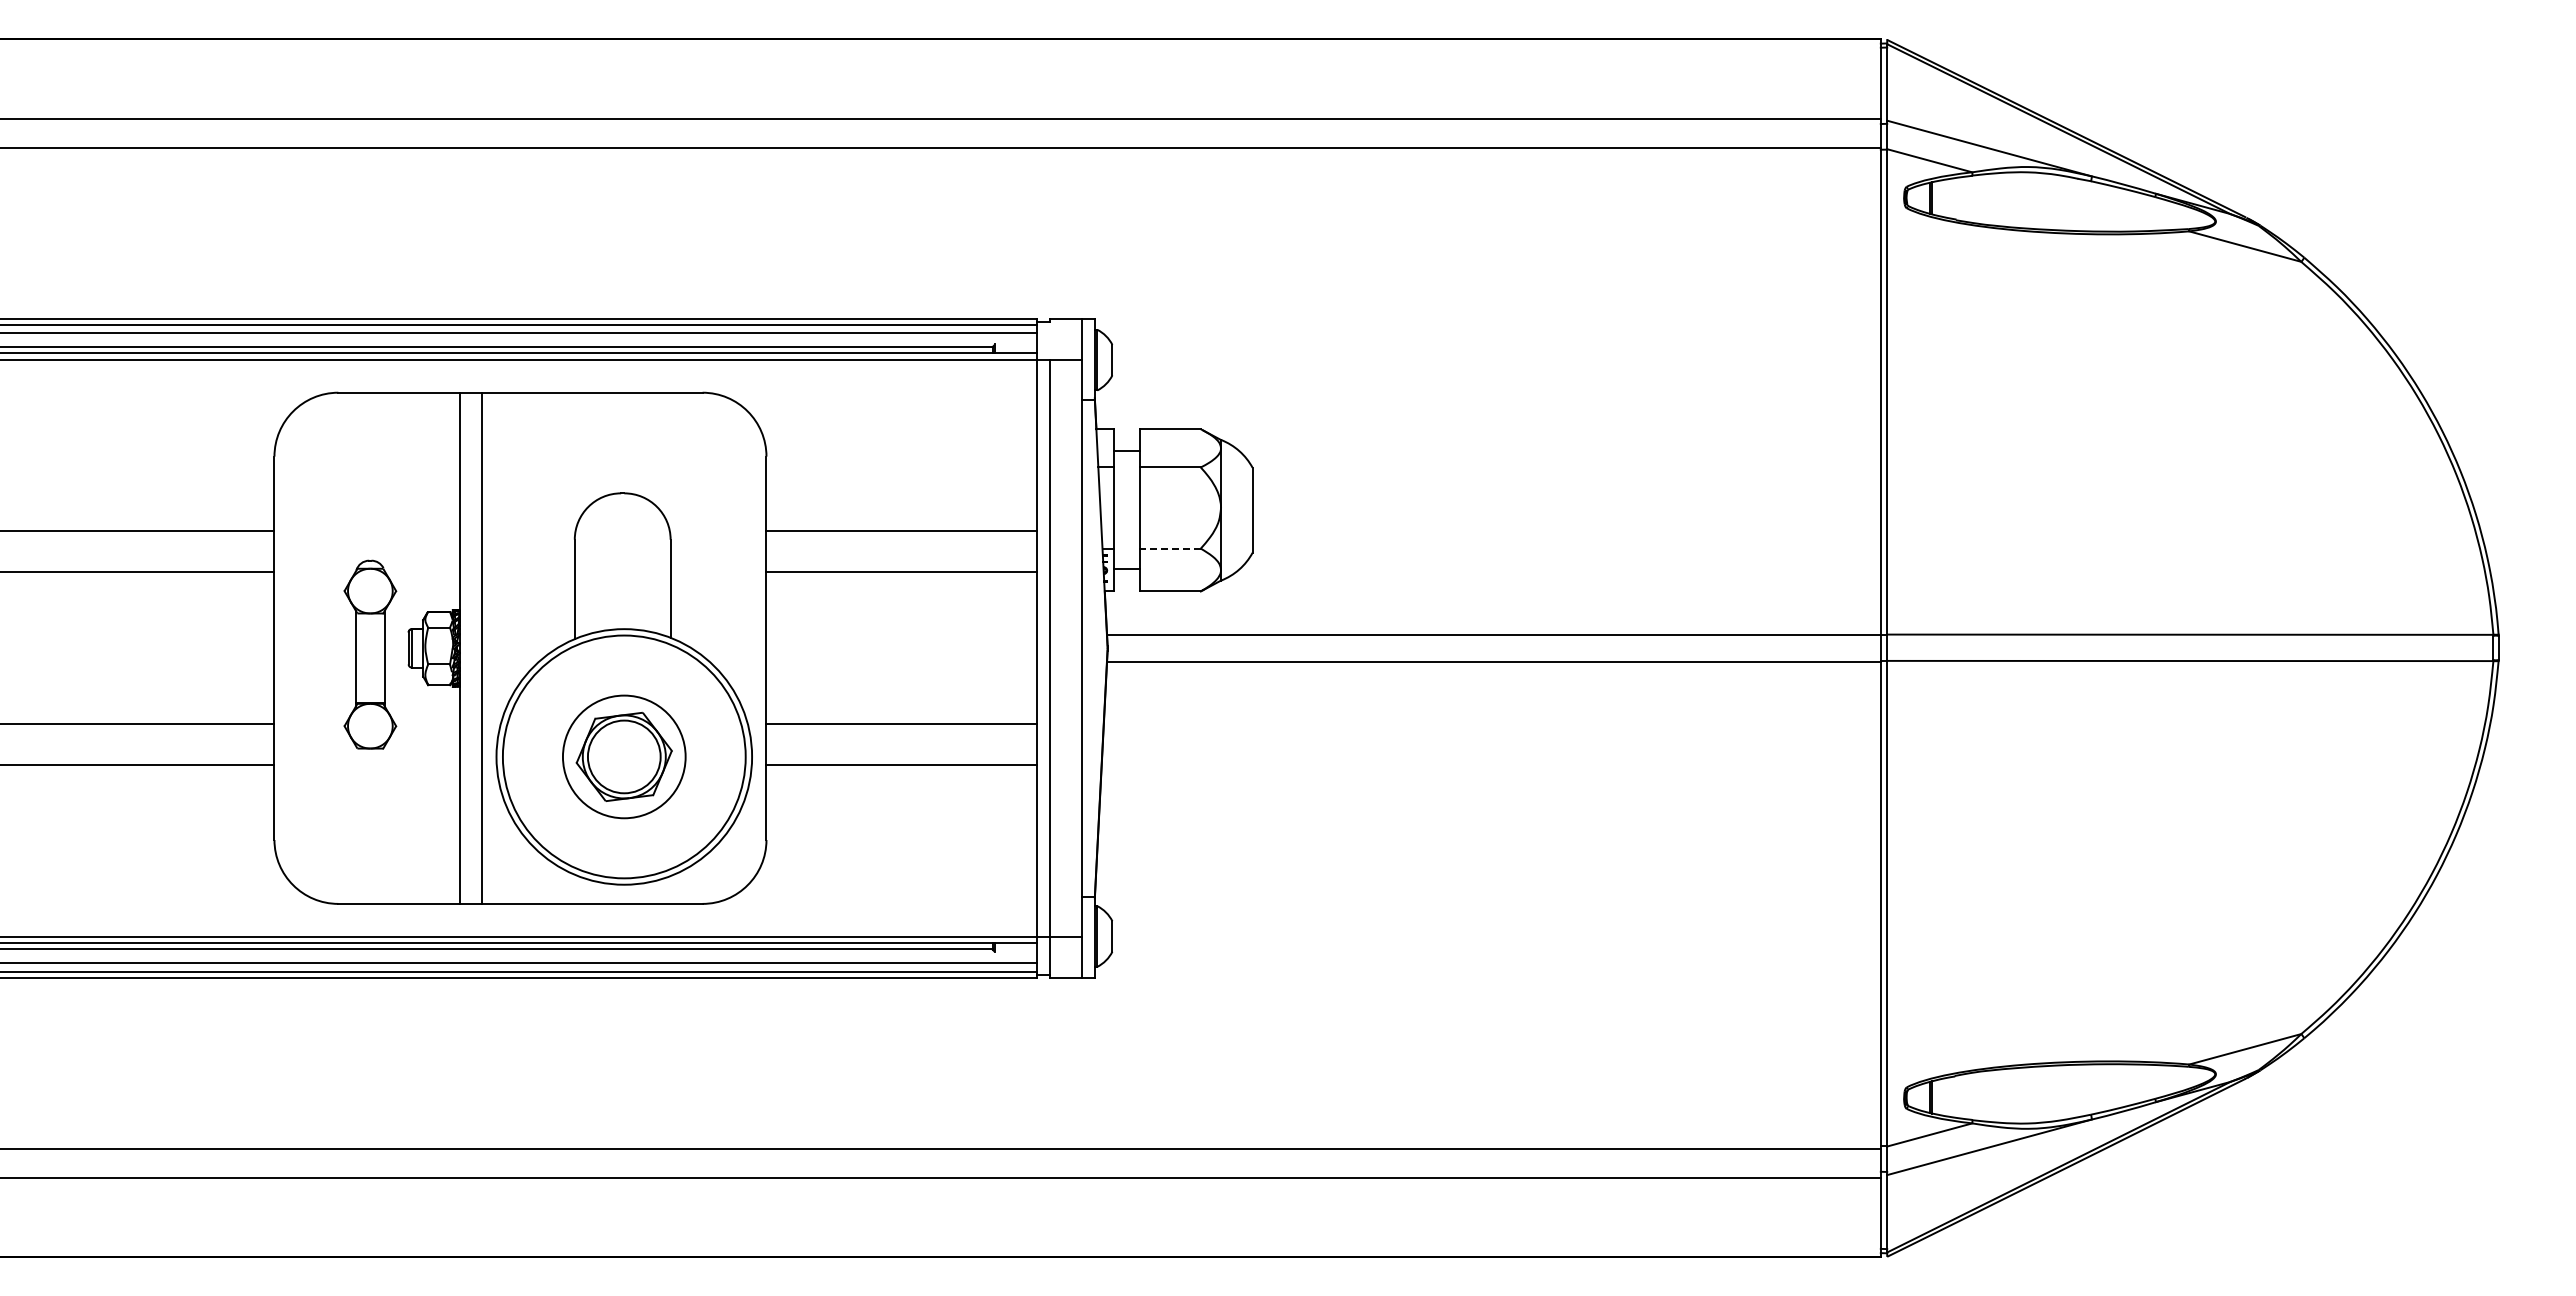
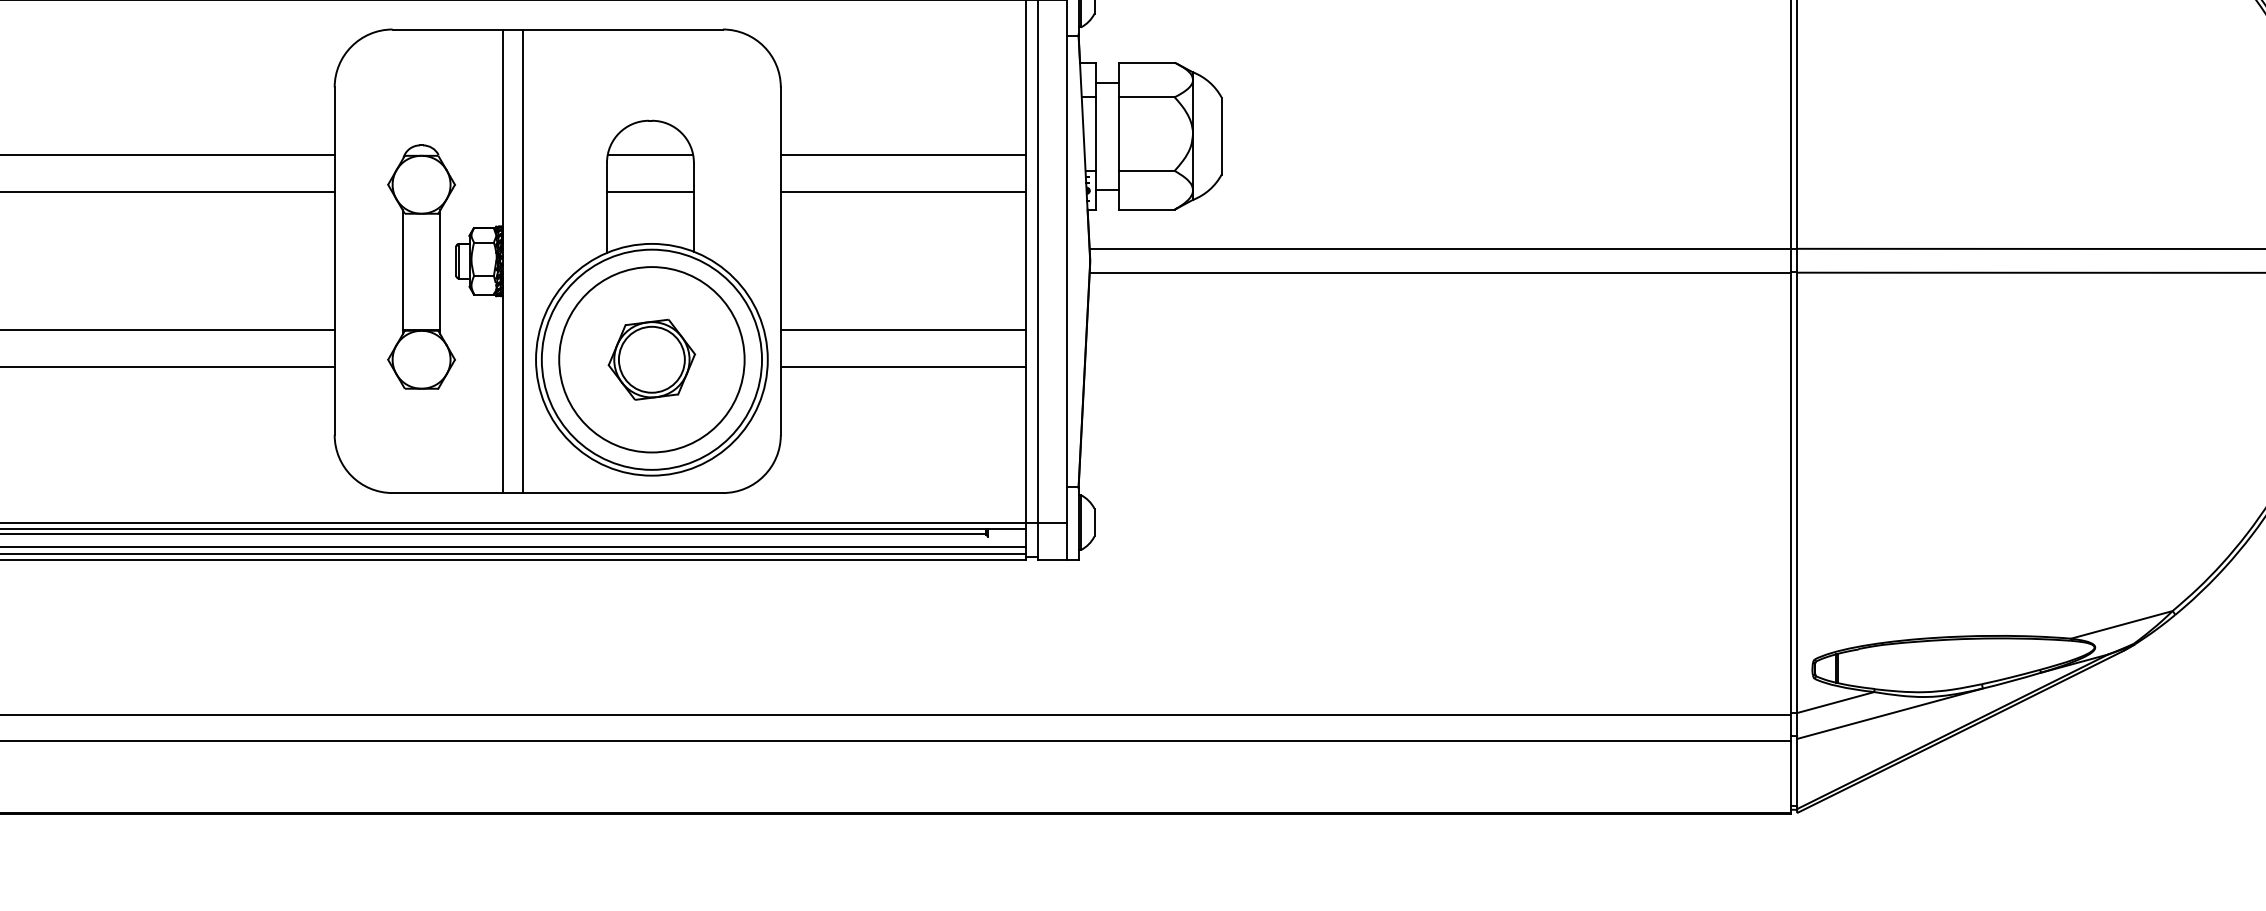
line: (622, 531) -> (650, 155), added
line: (1170, 548) -> (1147, 170), dashed -> solid
line: (622, 572) -> (650, 192), added
part: (370, 654) -> (421, 266), size x1.43
circle: (624, 756) -> (652, 359), size x1.67

